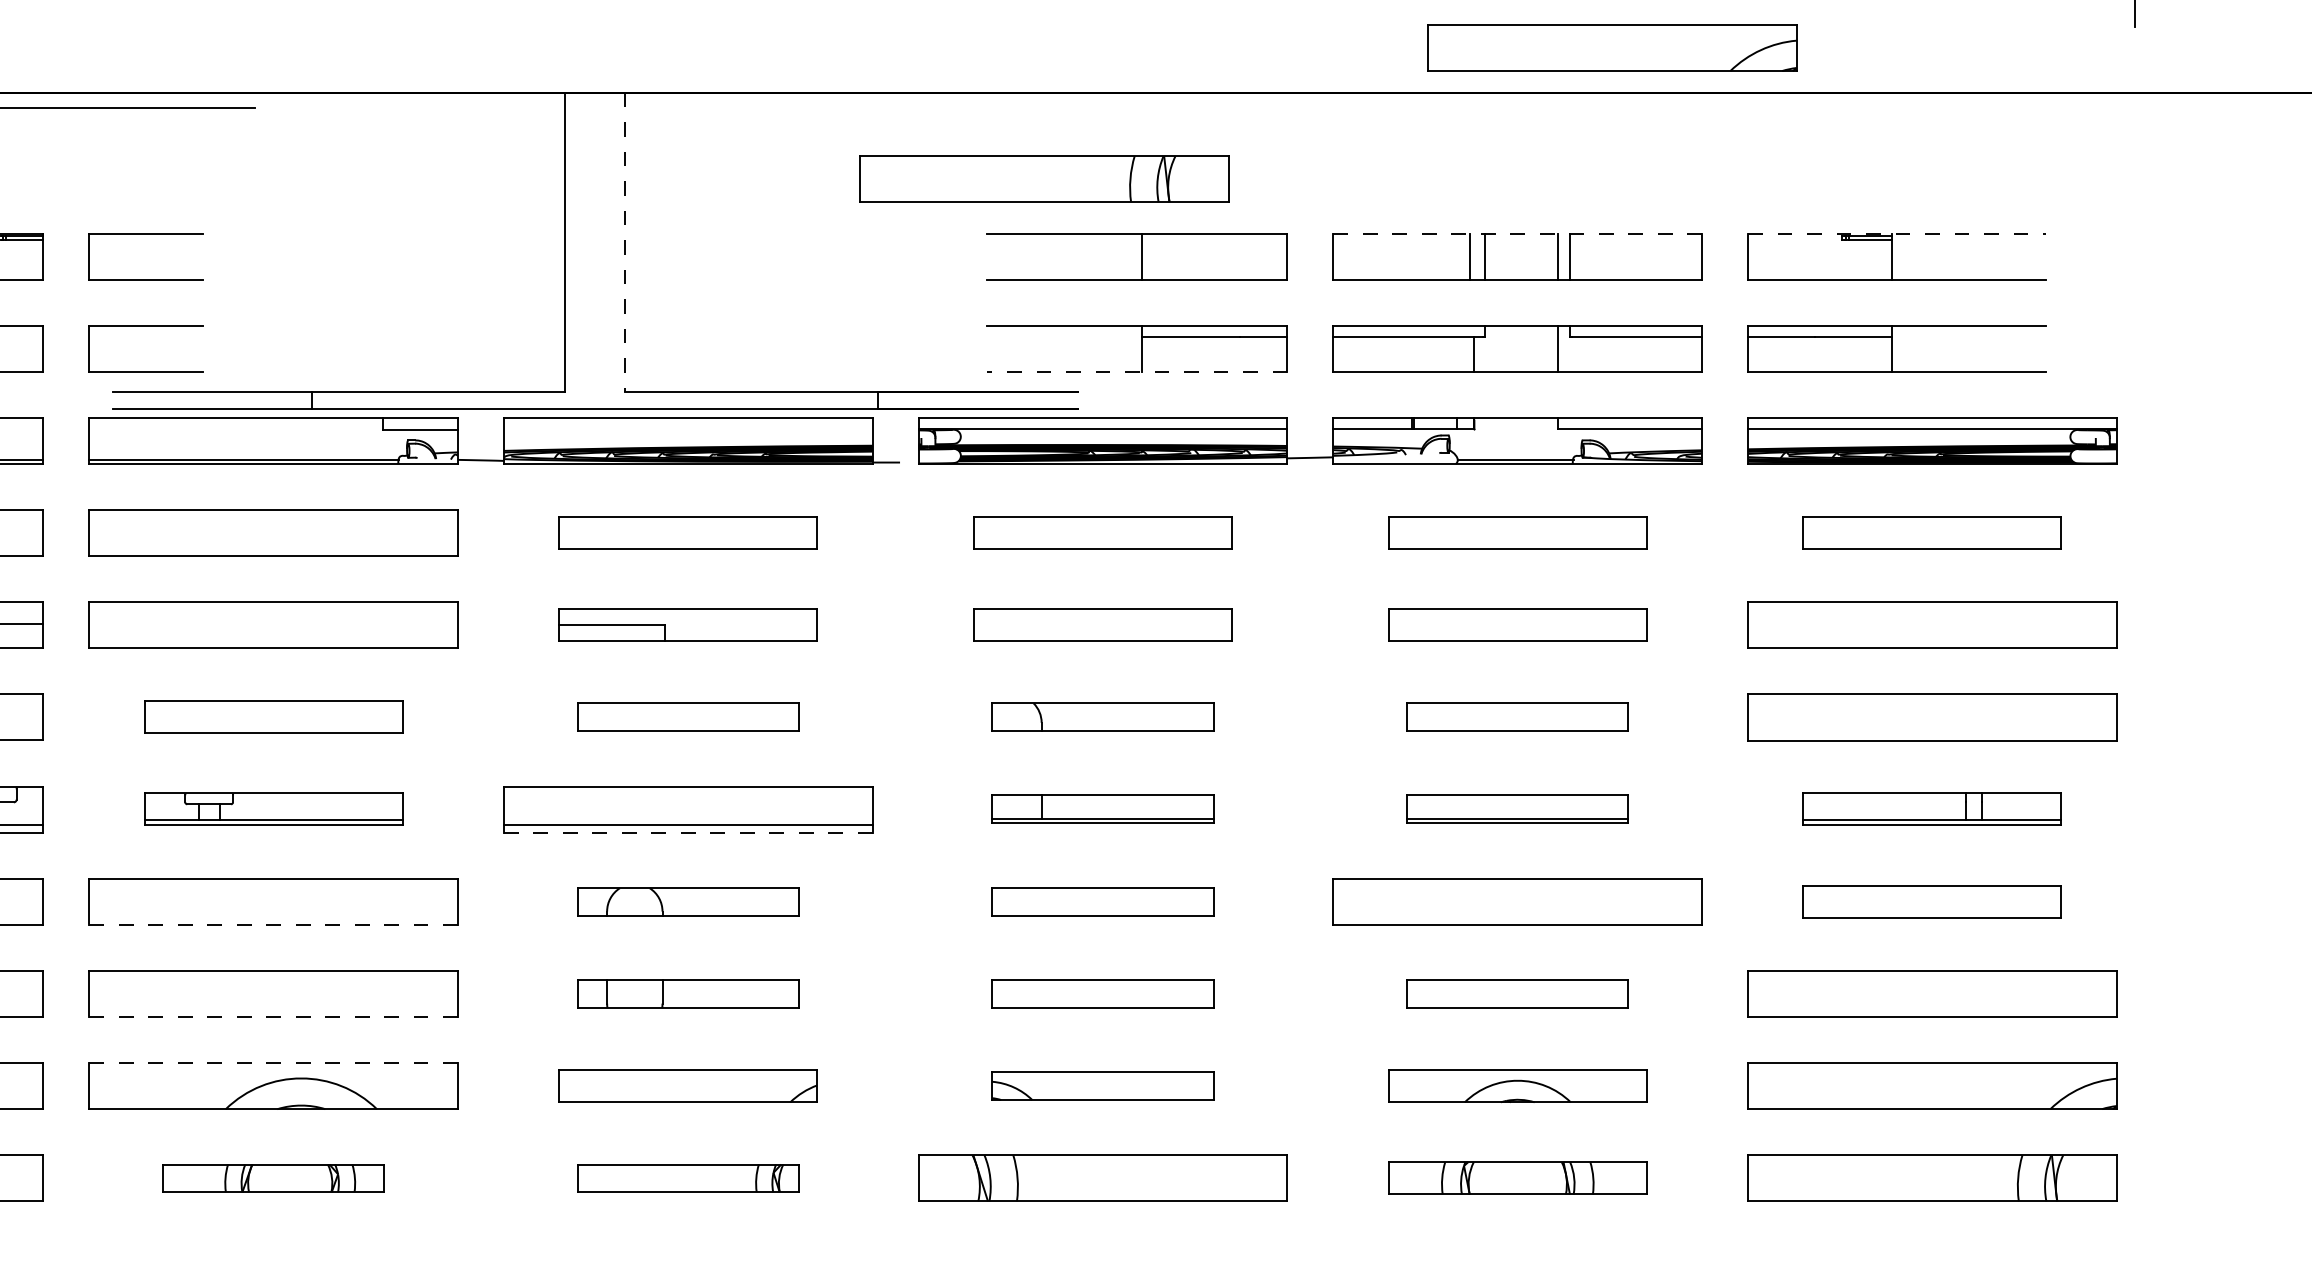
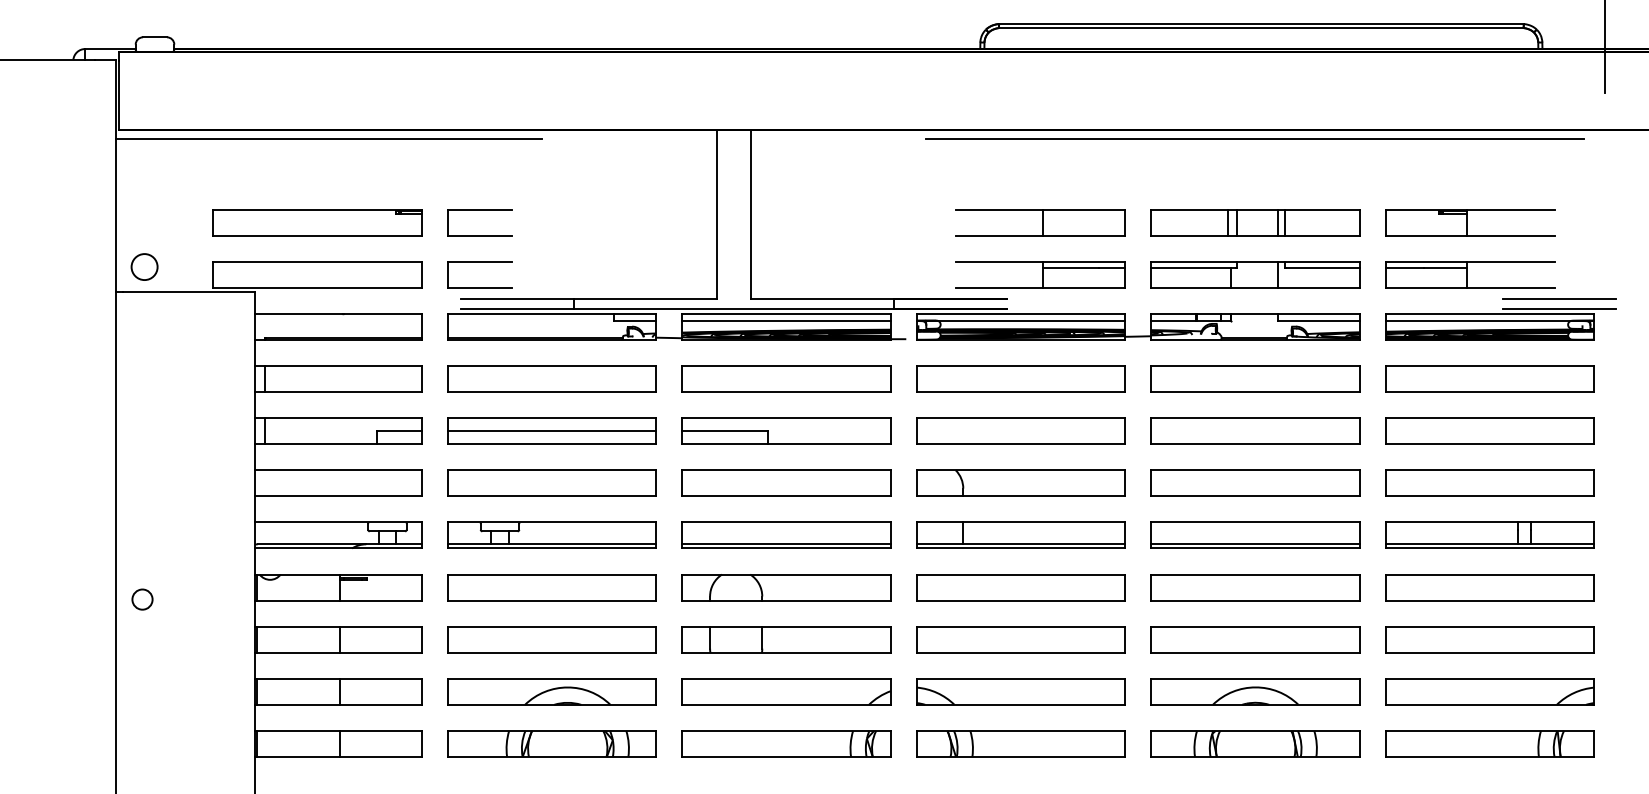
part: (1611, 47) -> (1308, 104), removed
line: (1515, 107) -> (1254, 138), added
part: (1043, 178) -> (987, 178), removed
line: (1519, 233) -> (1256, 209), dashed -> solid
line: (1897, 233) -> (1470, 209), dashed -> solid
line: (626, 242) -> (751, 214), dashed -> solid
line: (1137, 371) -> (1040, 287), dashed -> solid
line: (2055, 392) -> (1559, 299), added
line: (2055, 408) -> (1559, 308), added
line: (688, 429) -> (786, 320), added
part: (688, 532) -> (786, 378), size x1.43
part: (1102, 532) -> (1020, 378), size x1.43
part: (1517, 532) -> (1255, 378), size x1.43
part: (1931, 532) -> (1489, 378), size x1.43
line: (272, 623) -> (551, 430), added
part: (688, 623) -> (786, 430), size x1.43
part: (1102, 623) -> (1020, 430), size x1.43
part: (1517, 623) -> (1255, 430), size x1.43
part: (272, 715) -> (551, 482), size x1.43
part: (688, 715) -> (786, 482), size x1.67
part: (1102, 715) -> (1020, 482), size x1.67
part: (1517, 715) -> (1255, 482), size x1.67
part: (272, 807) -> (551, 534), size x1.43
part: (1102, 807) -> (1020, 534), size x1.67
part: (1517, 807) -> (1255, 534), size x1.67
part: (1931, 807) -> (1489, 534), size x1.43
line: (688, 832) -> (786, 548), dashed -> solid
part: (688, 901) -> (786, 587), size x1.67
part: (1102, 901) -> (1020, 587), size x1.67
part: (1931, 901) -> (1489, 587), size x1.43
line: (272, 924) -> (551, 600), dashed -> solid
part: (688, 993) -> (786, 639), size x1.67
part: (1102, 993) -> (1020, 639), size x1.67
part: (1517, 993) -> (1255, 639), size x1.67
line: (272, 1016) -> (551, 652), dashed -> solid
line: (274, 1062) -> (552, 678), dashed -> solid
part: (688, 1085) -> (786, 691), size x1.43
part: (1102, 1085) -> (1020, 691), size x1.67
part: (1517, 1085) -> (1255, 691), size x1.43
part: (272, 1177) -> (551, 743), size x1.67
part: (688, 1177) -> (786, 743), size x1.67
part: (1517, 1177) -> (1255, 743), size x1.43

